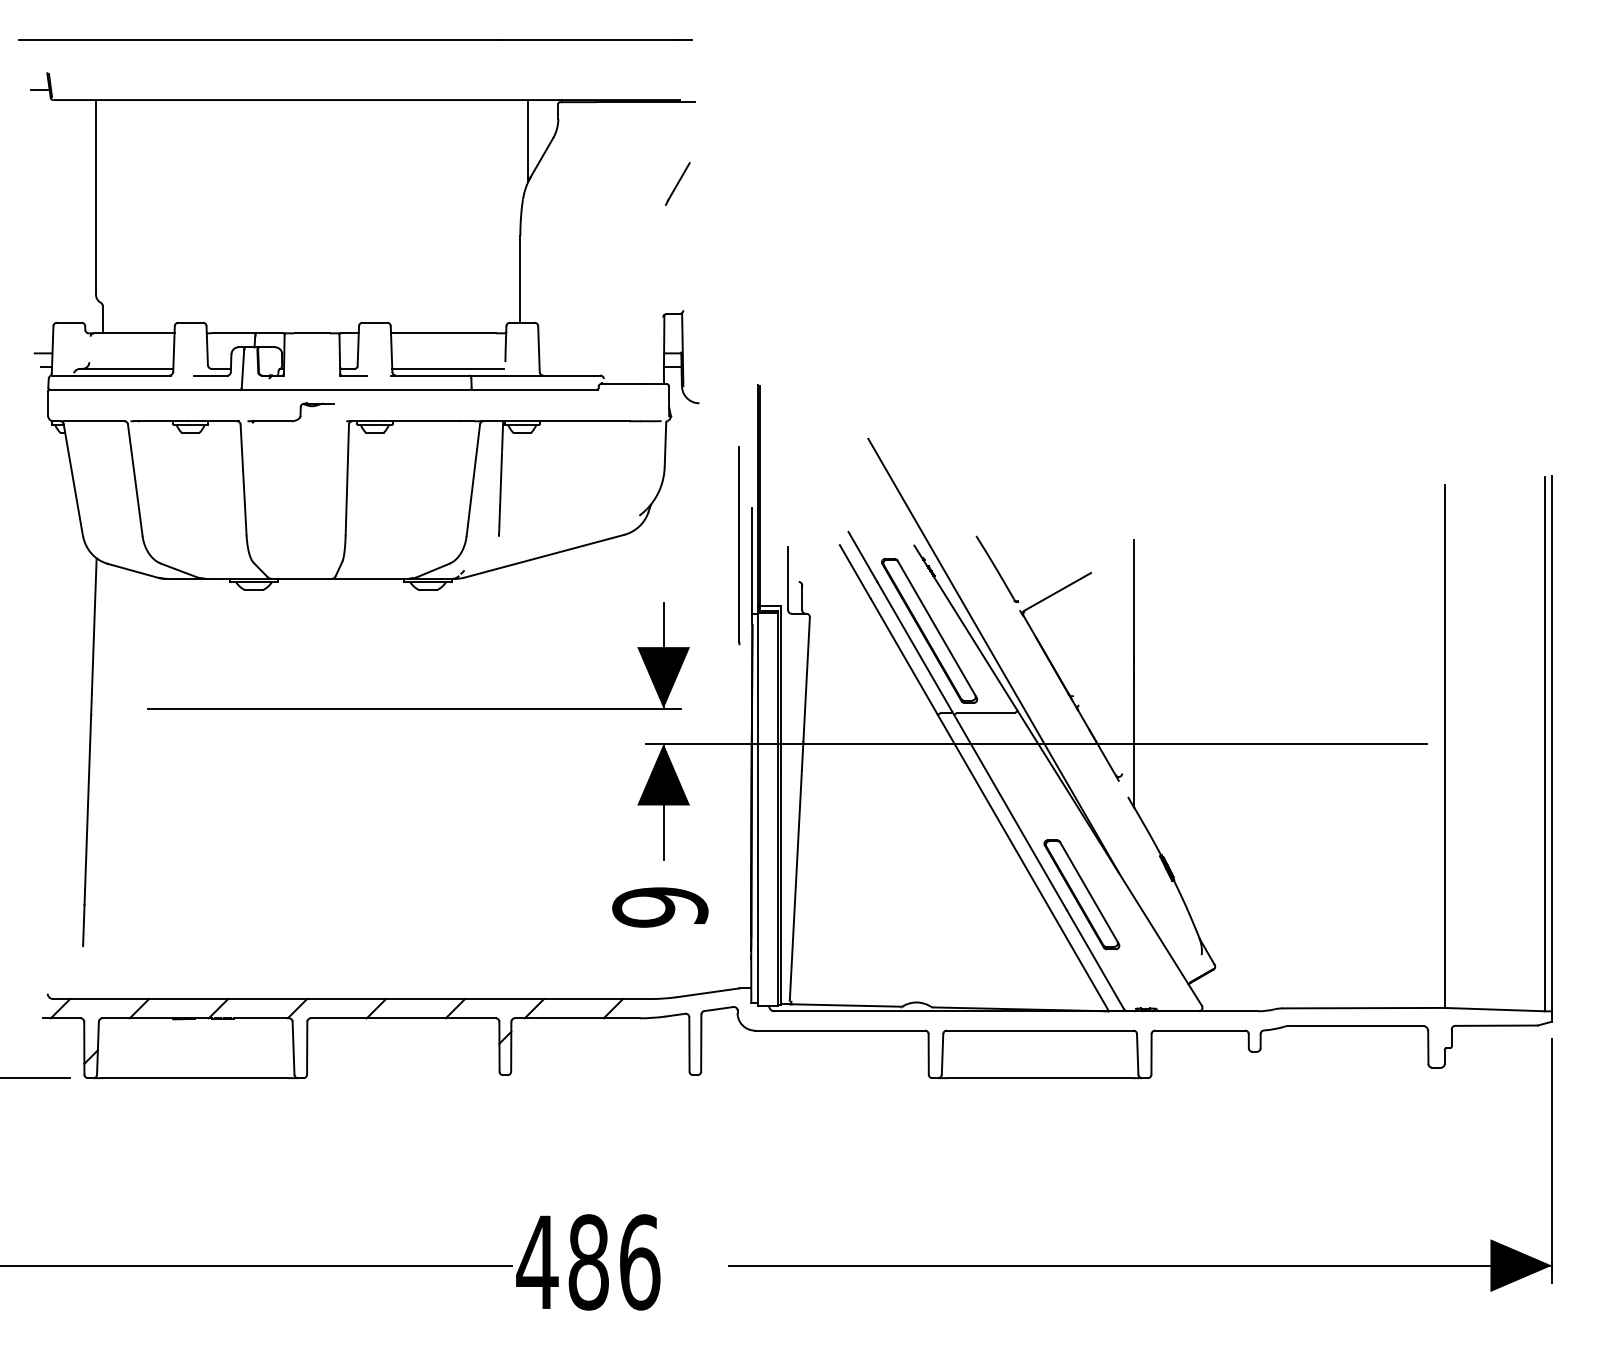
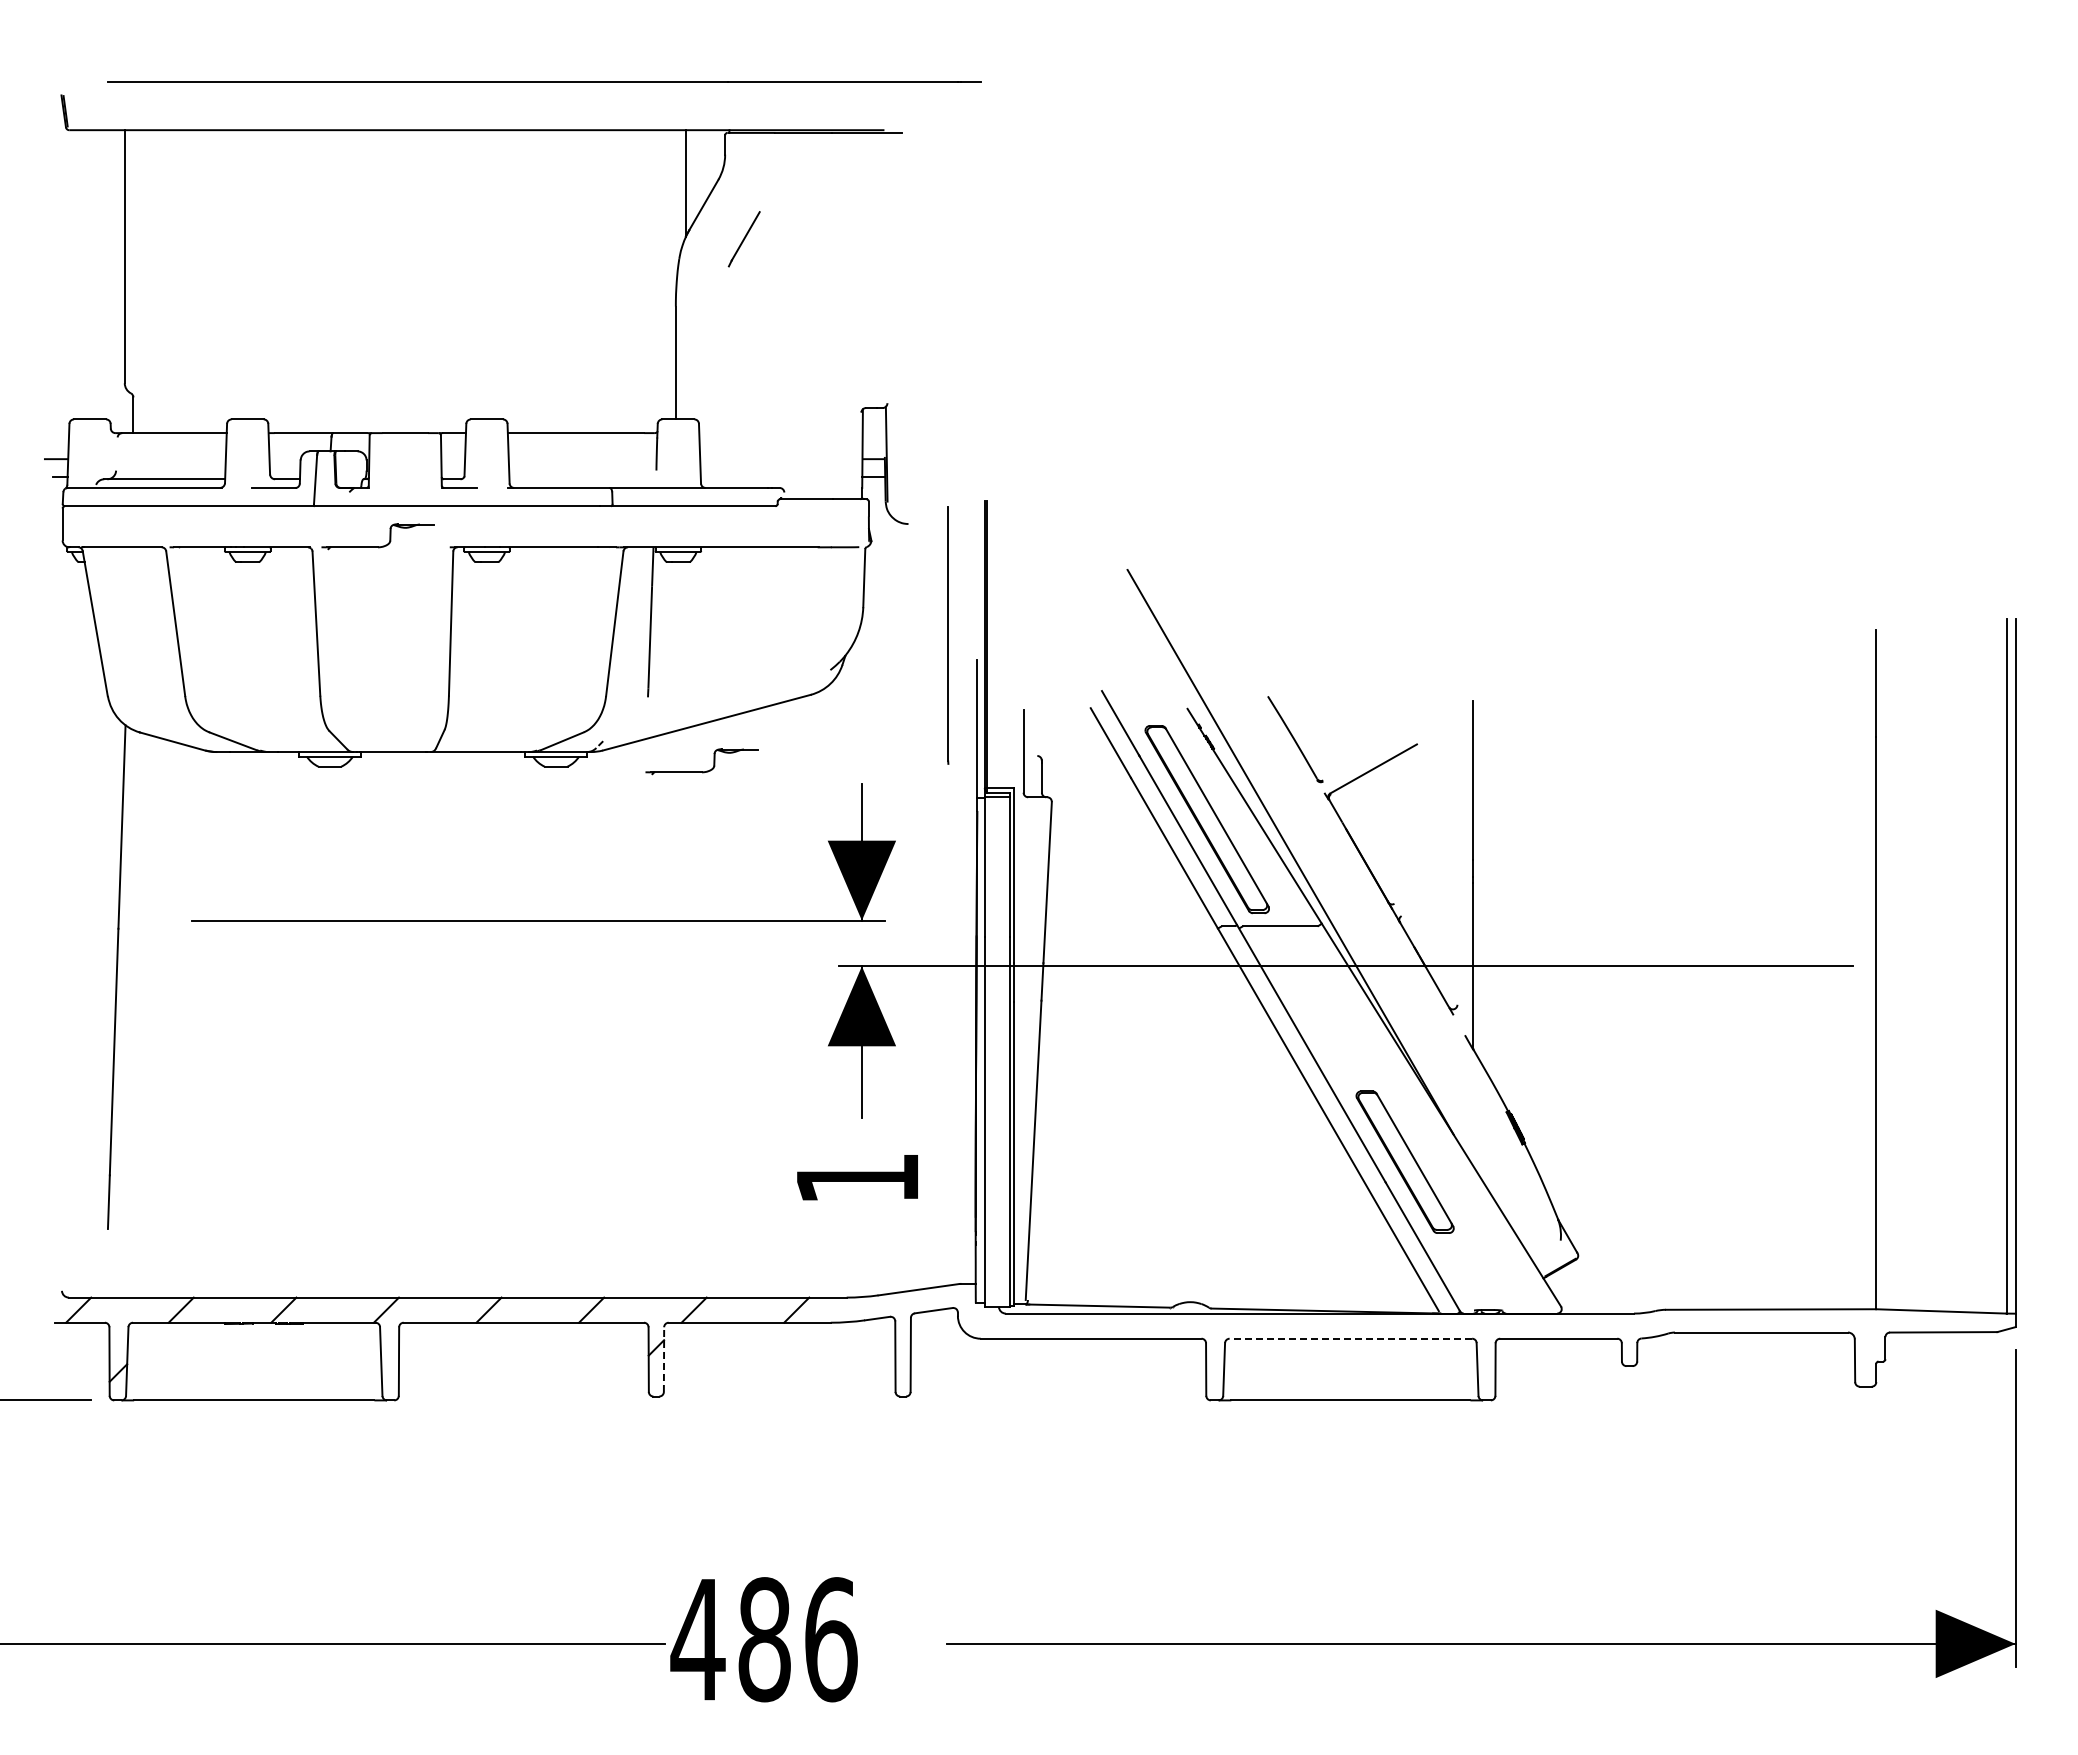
line: (355, 40) -> (544, 81), moved
line: (40, 89) -> (52, 116), removed
line: (677, 184) -> (743, 239), moved
line: (447, 369) -> (581, 479), removed
line: (739, 545) -> (948, 635), moved
part: (540, 593) -> (701, 771), added
text: (660, 907) -> (857, 1178), 9 -> 1
line: (1039, 1030) -> (1350, 1338), solid -> dashed
line: (511, 1046) -> (664, 1359), solid -> dashed

